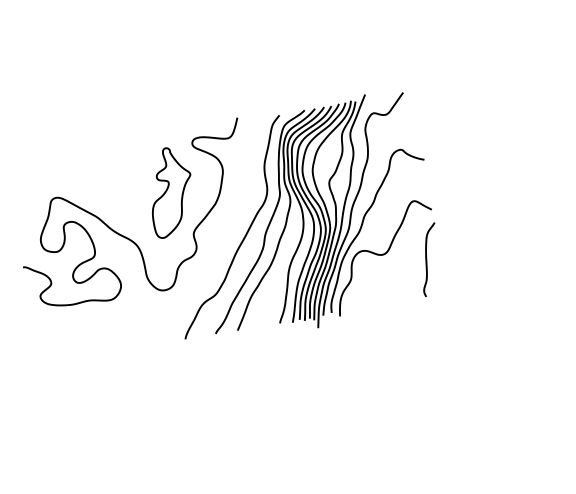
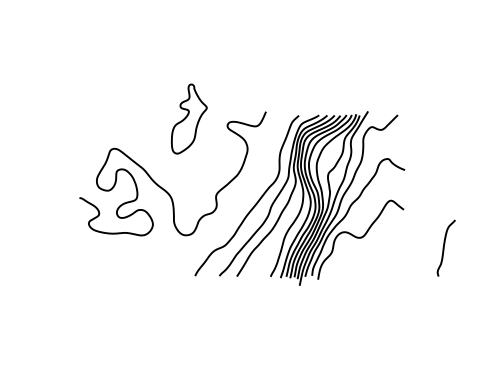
part: (170, 191) -> (189, 118), moved
curve: (427, 259) -> (444, 247), moved

